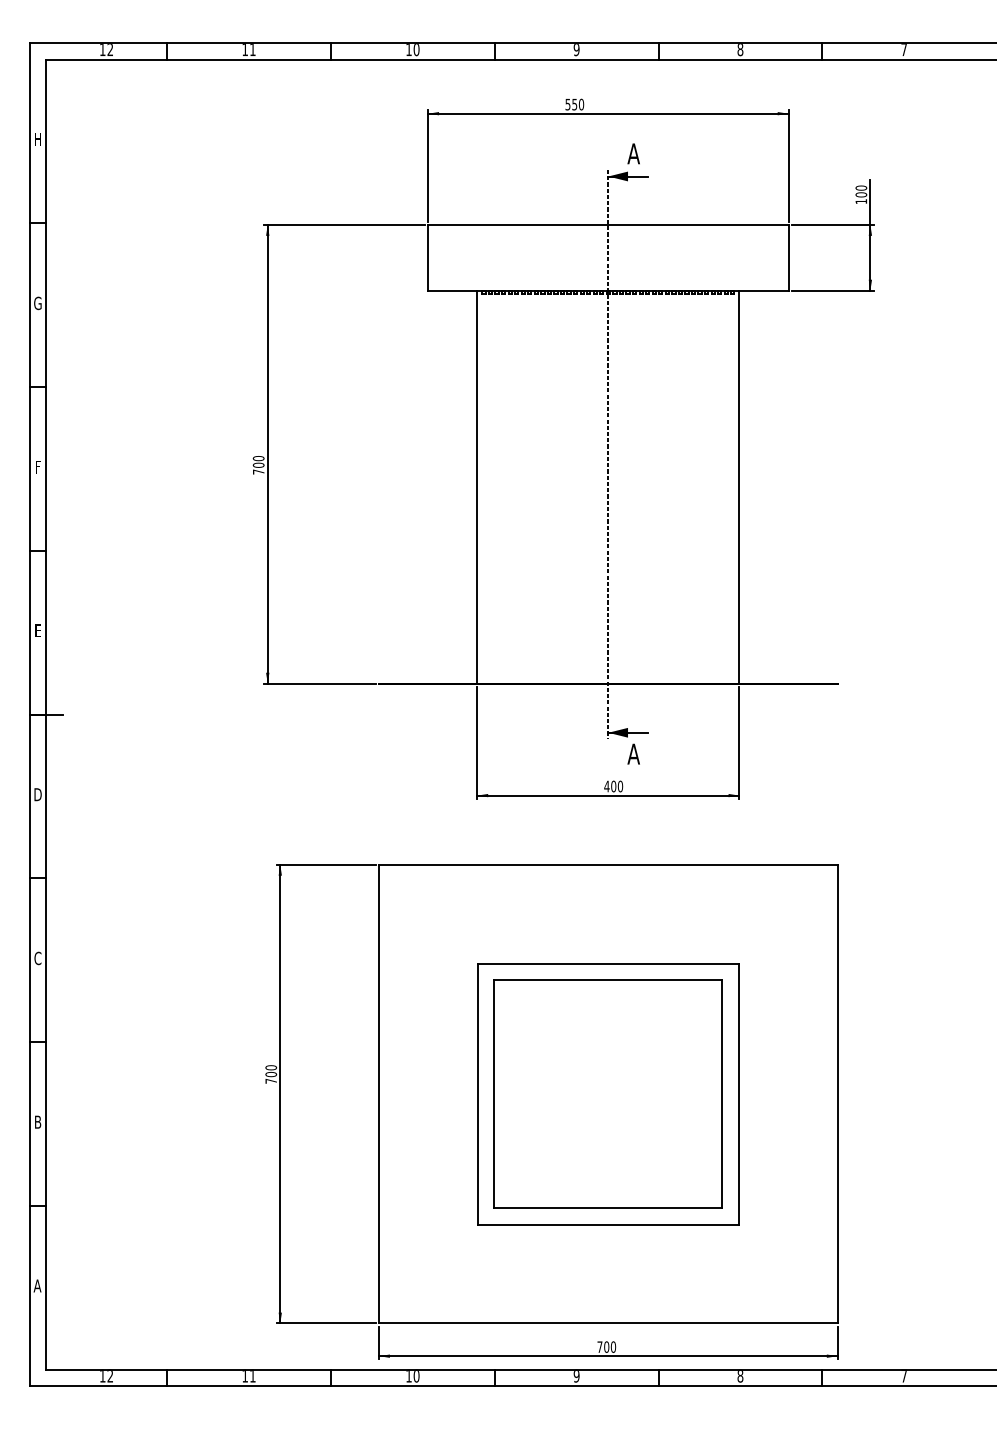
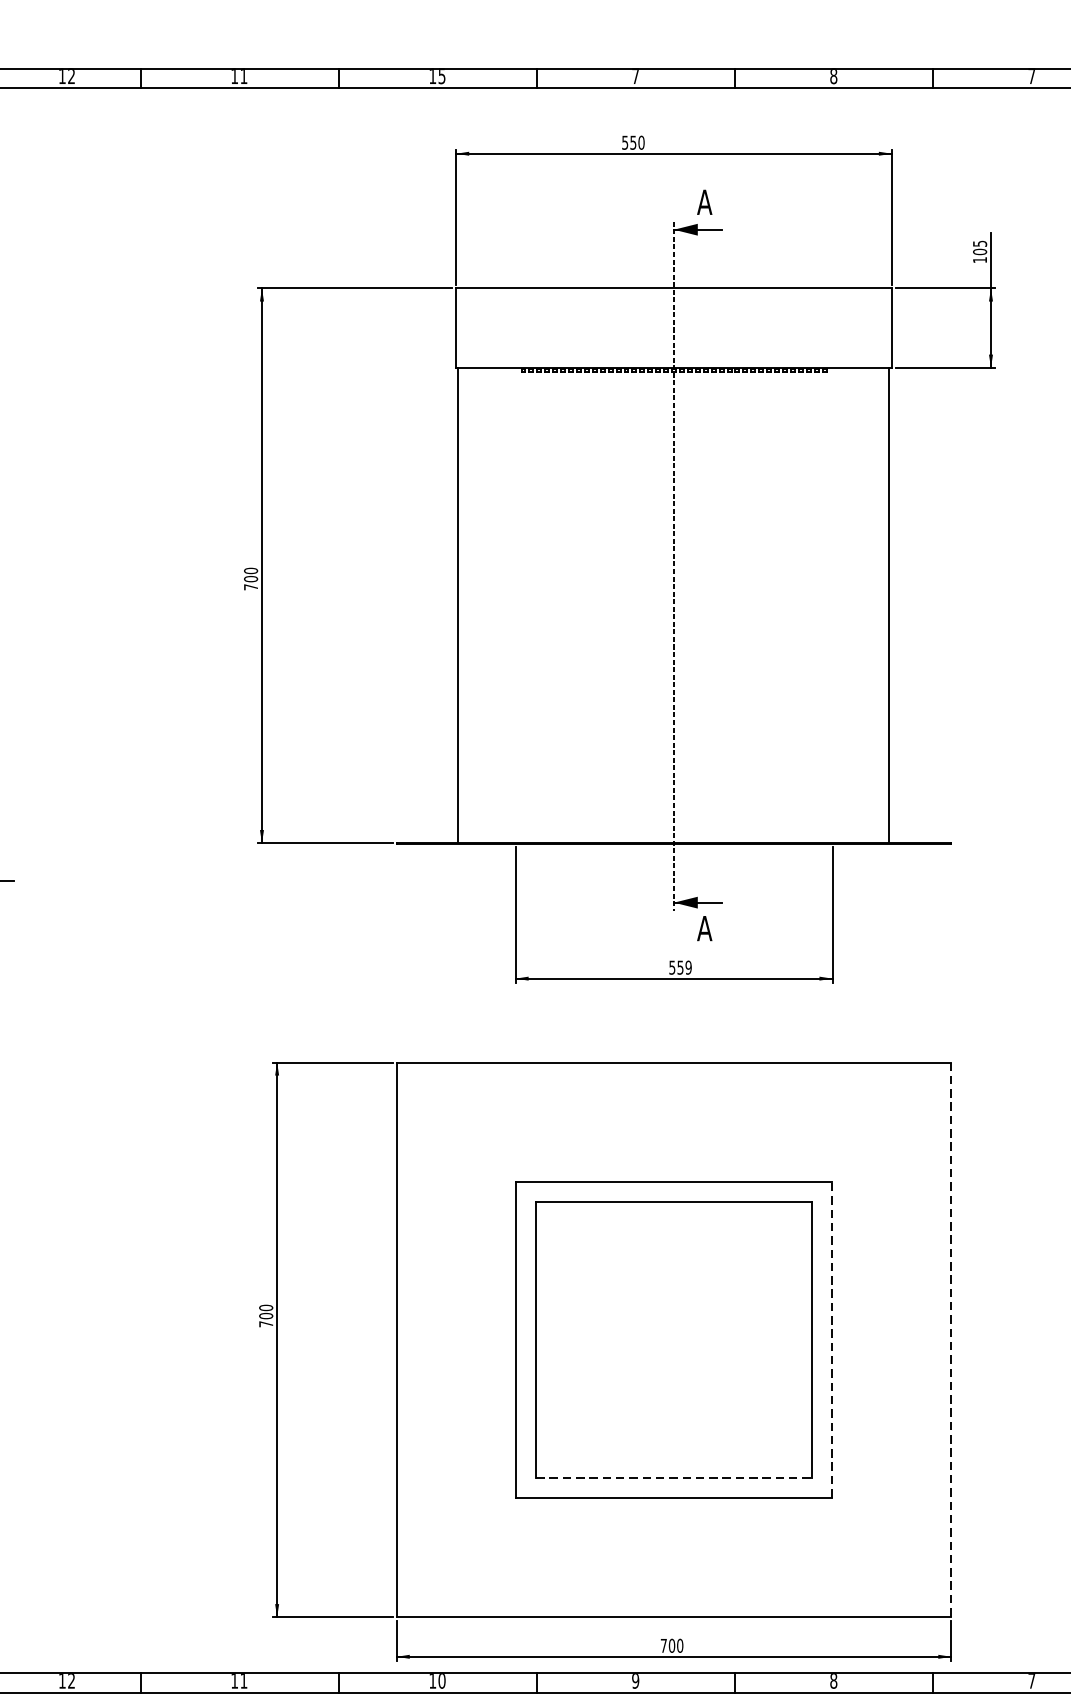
text: (416, 50) -> (441, 77), 10 -> 15
text: (576, 50) -> (635, 77), 9 -> 7
text: (861, 187) -> (980, 243), 100 -> 105
line: (477, 486) -> (457, 604), moved
line: (739, 486) -> (889, 604), moved
text: (613, 786) -> (680, 967), 400 -> 559
line: (738, 1093) -> (831, 1339), solid -> dashed
line: (837, 1094) -> (951, 1340), solid -> dashed
line: (608, 1208) -> (674, 1478), solid -> dashed

